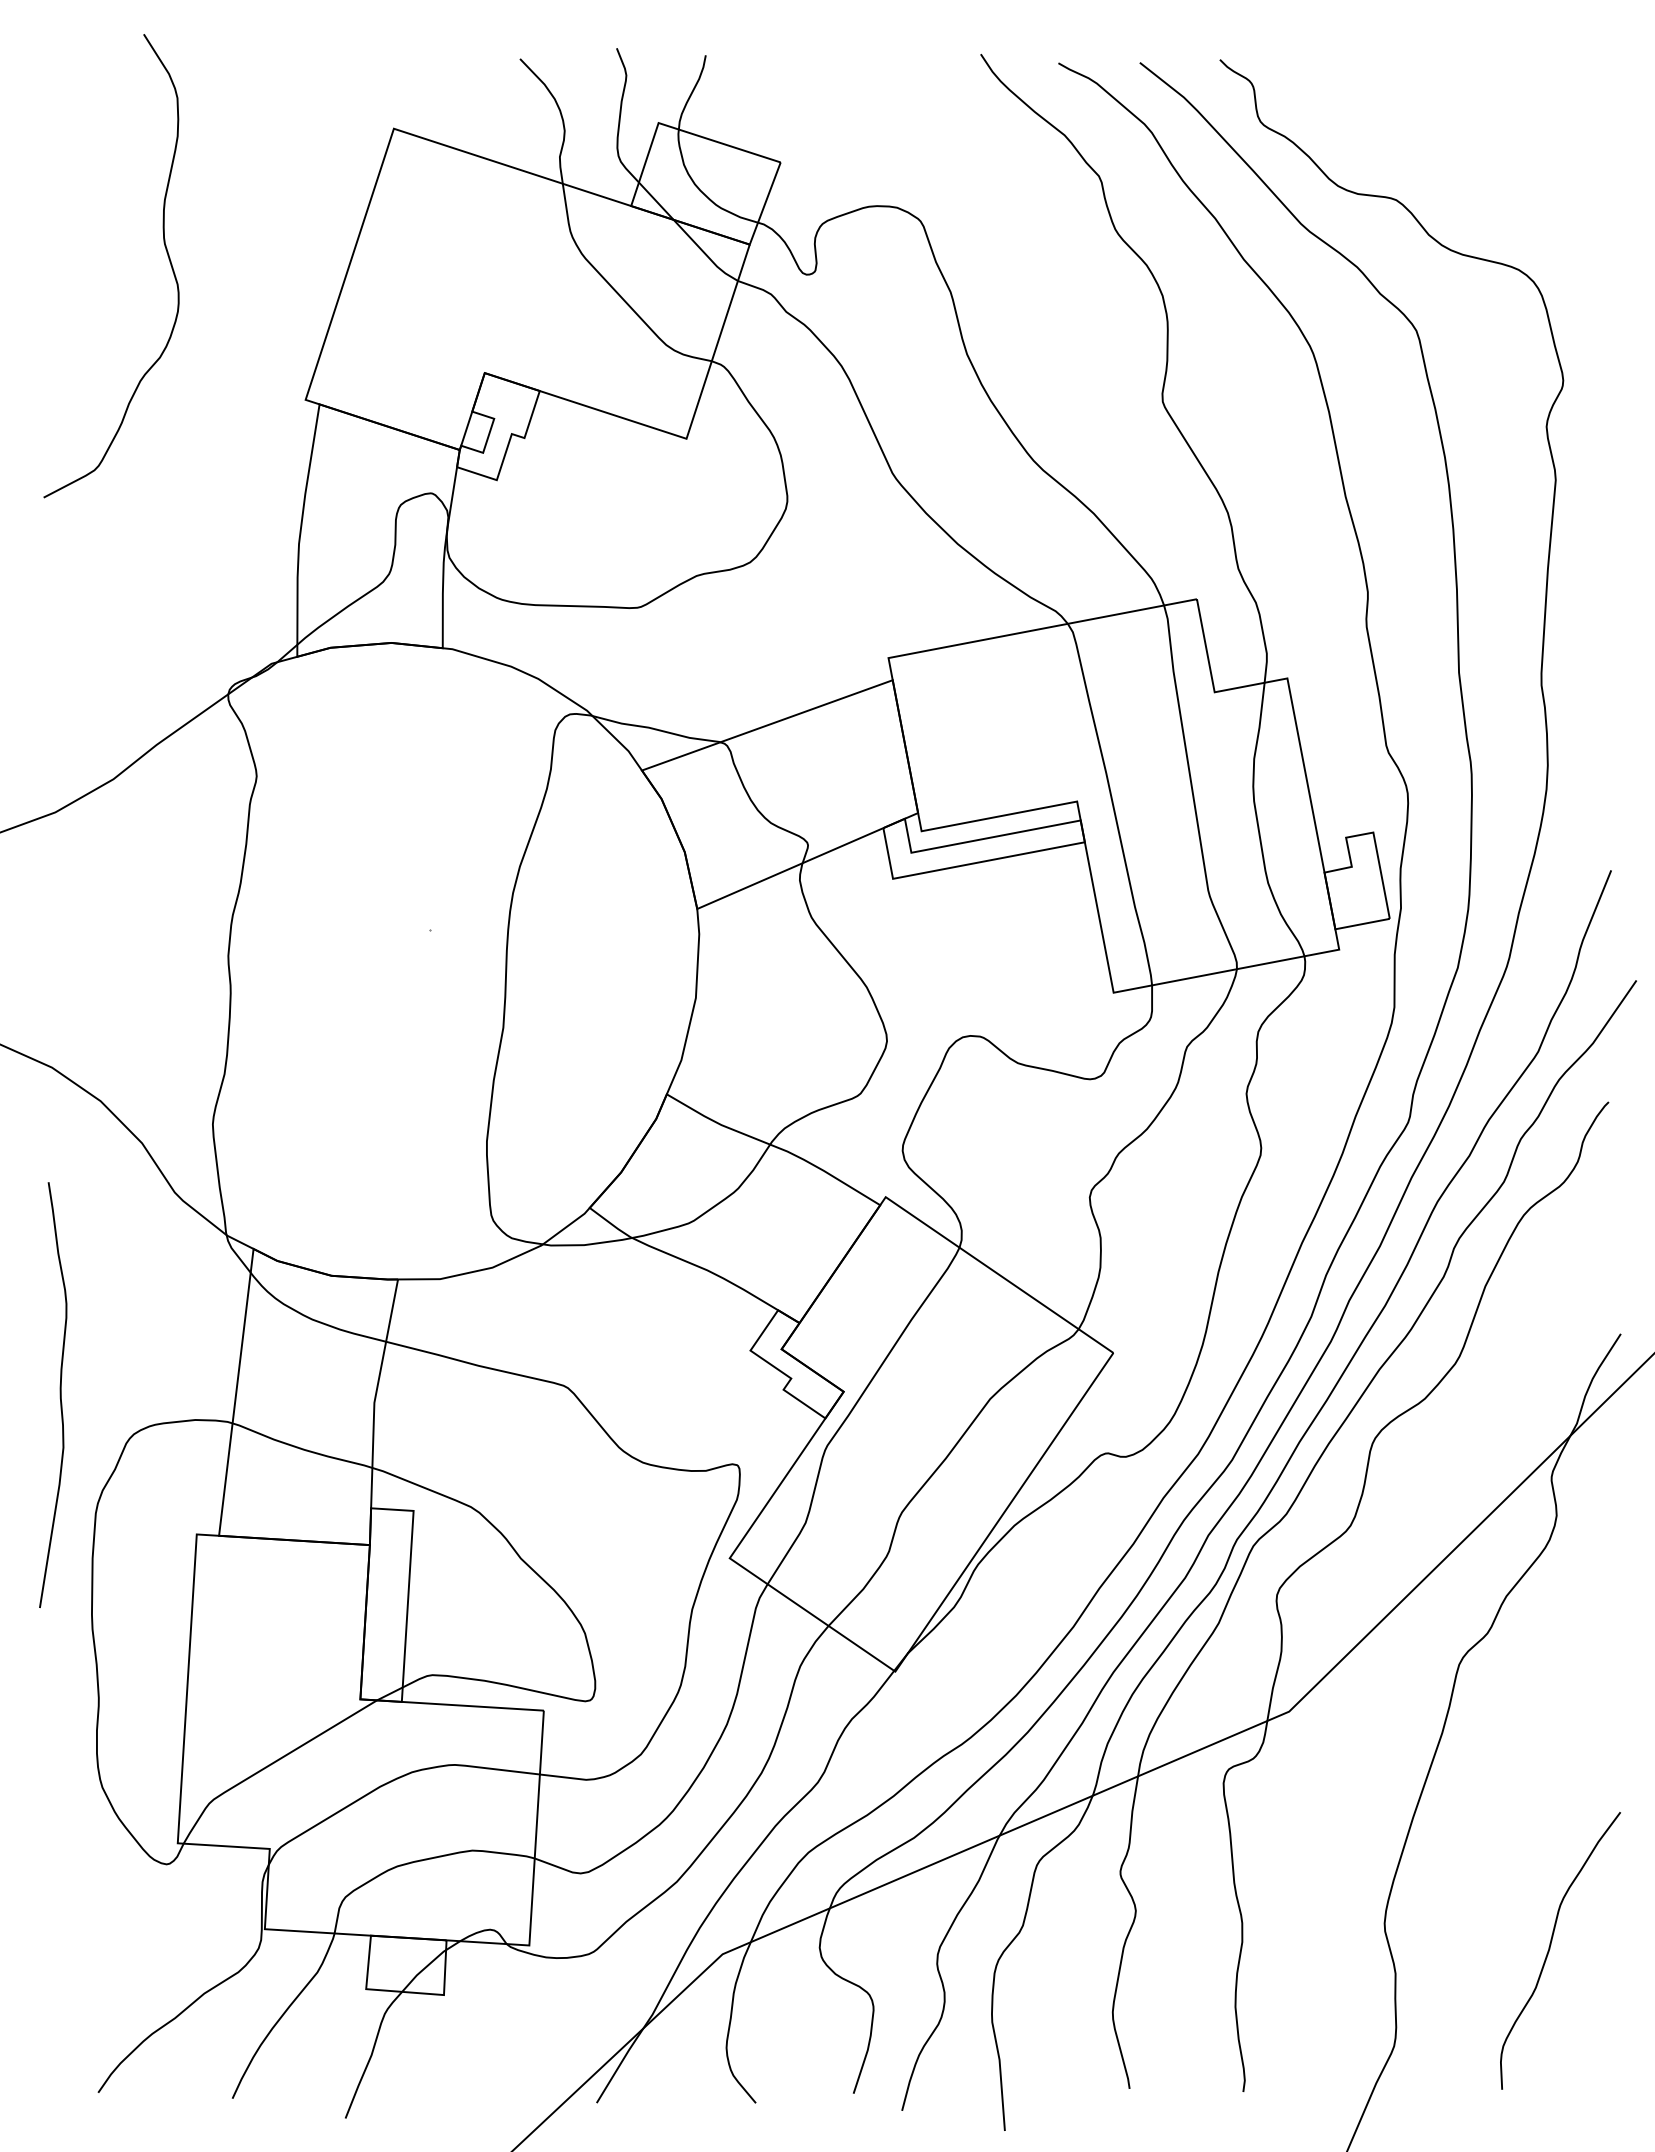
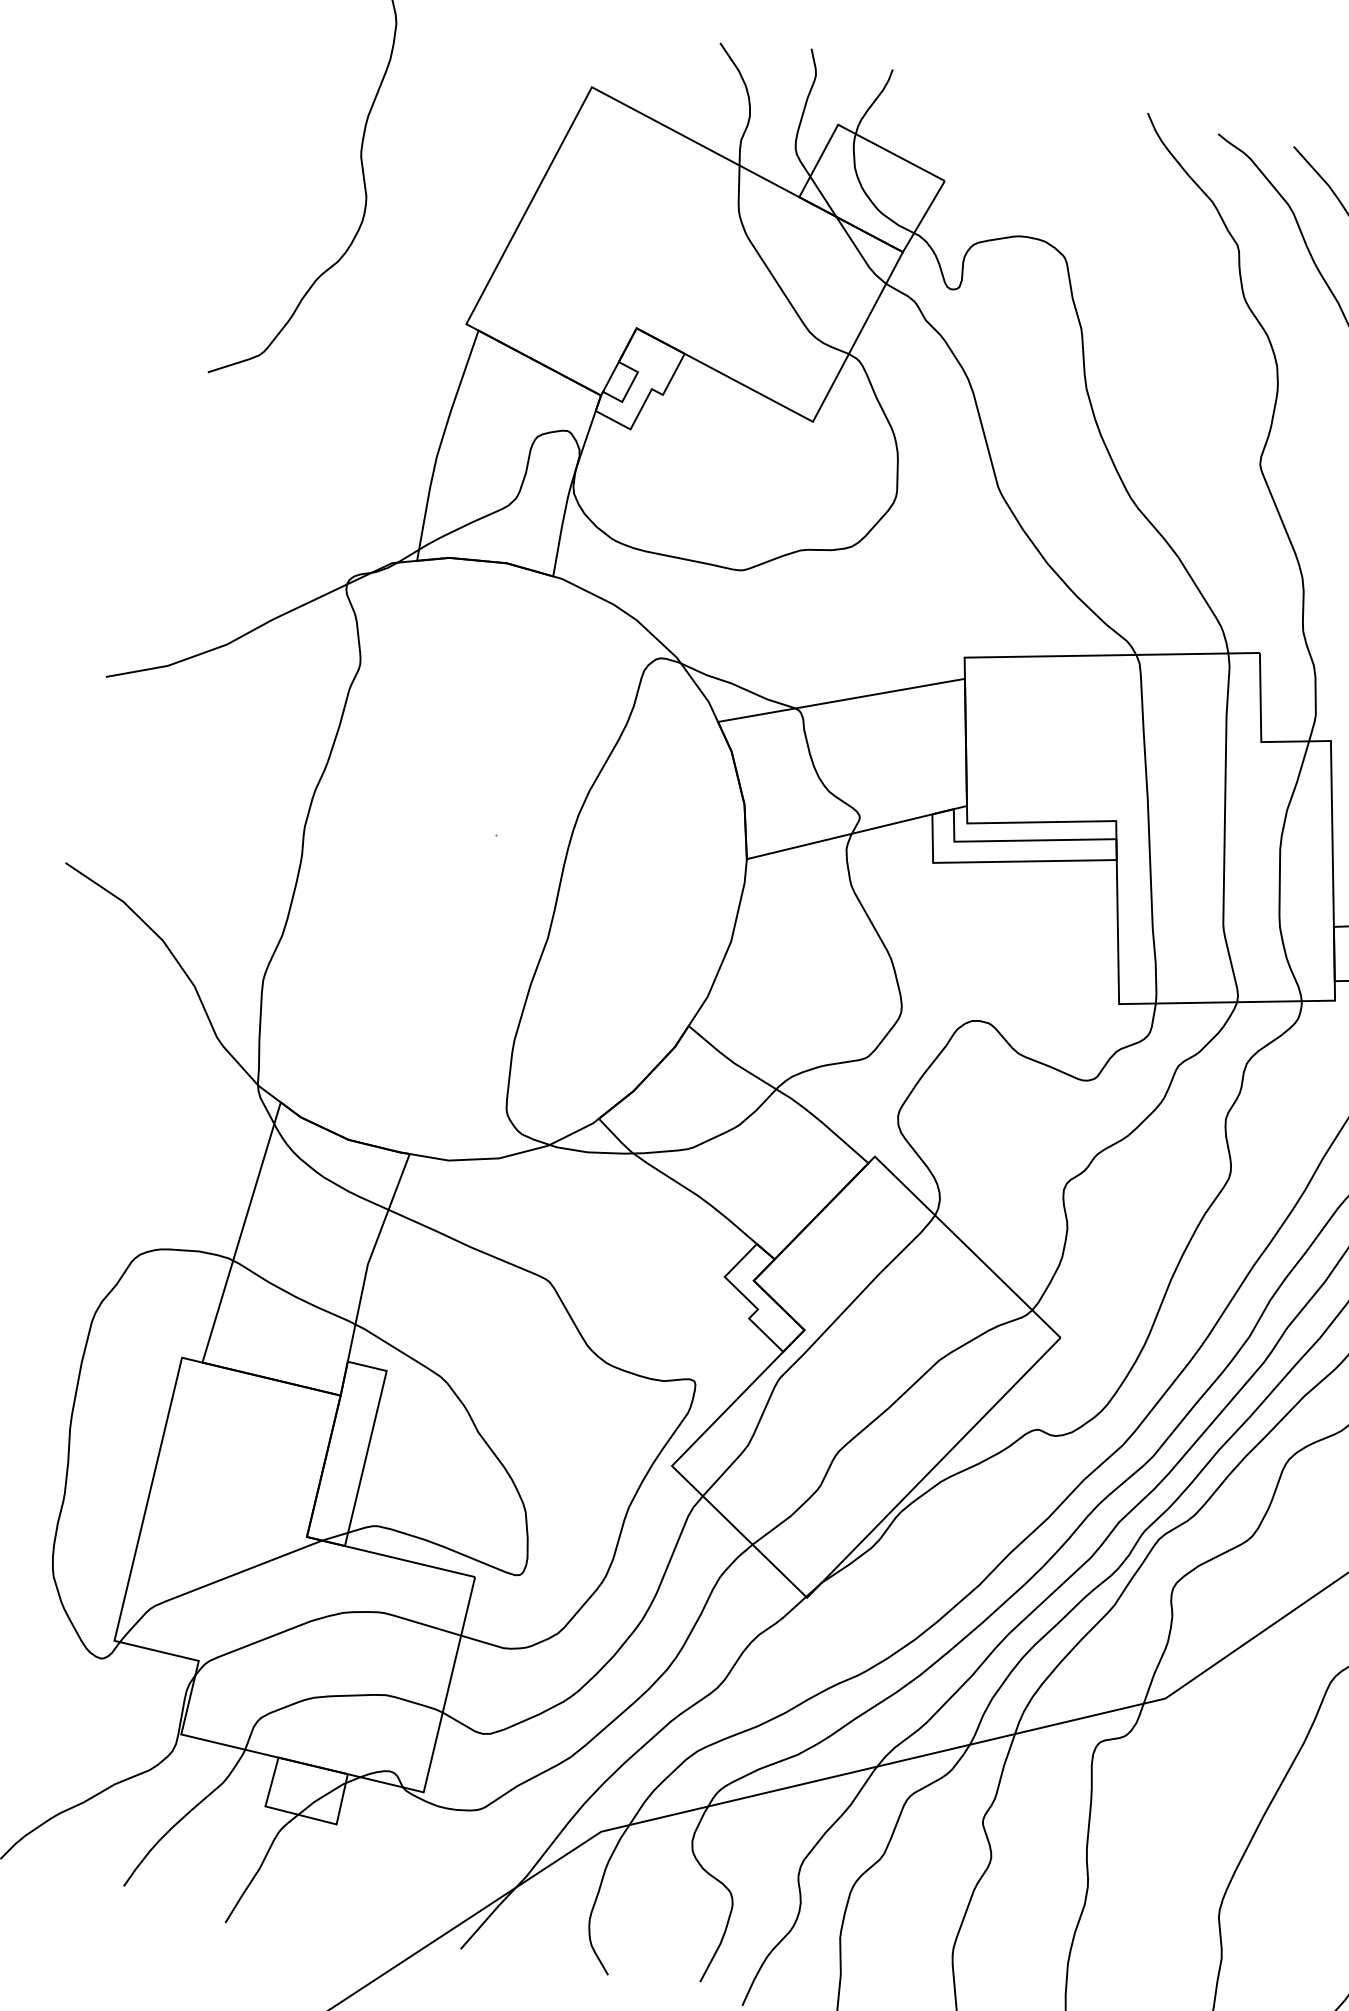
curve: (59, 1394) -> (77, 1205), removed

